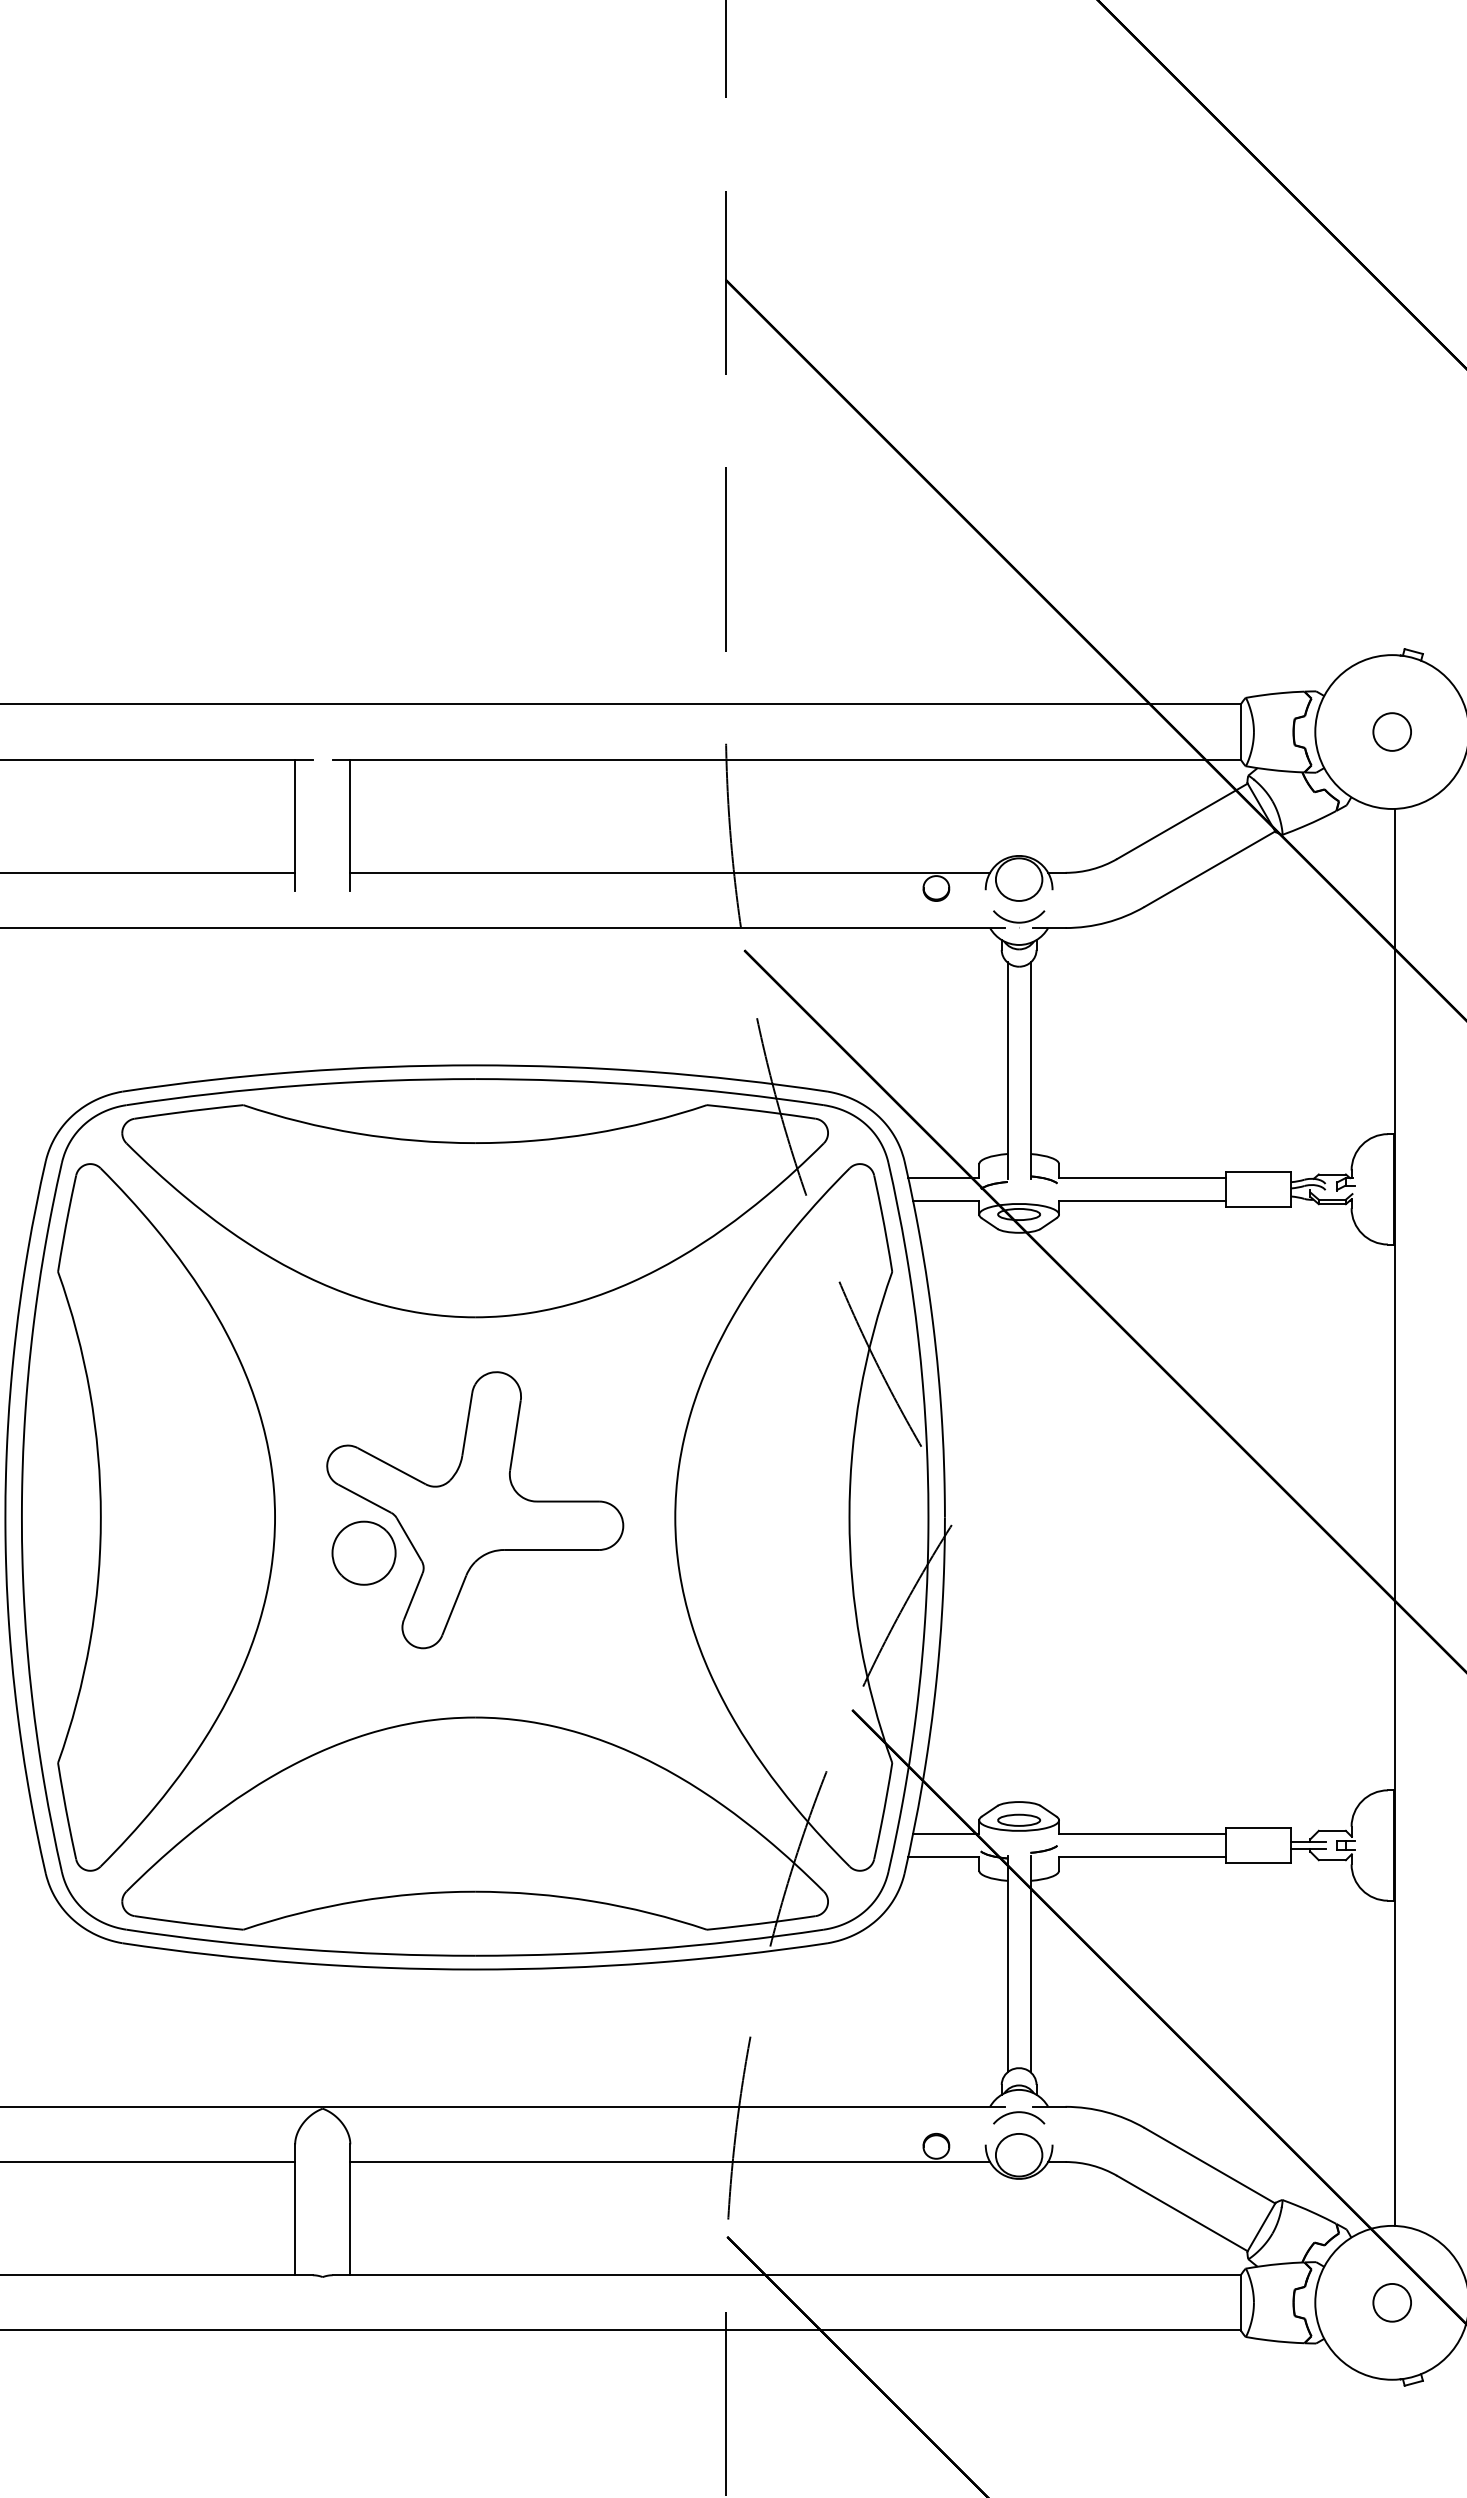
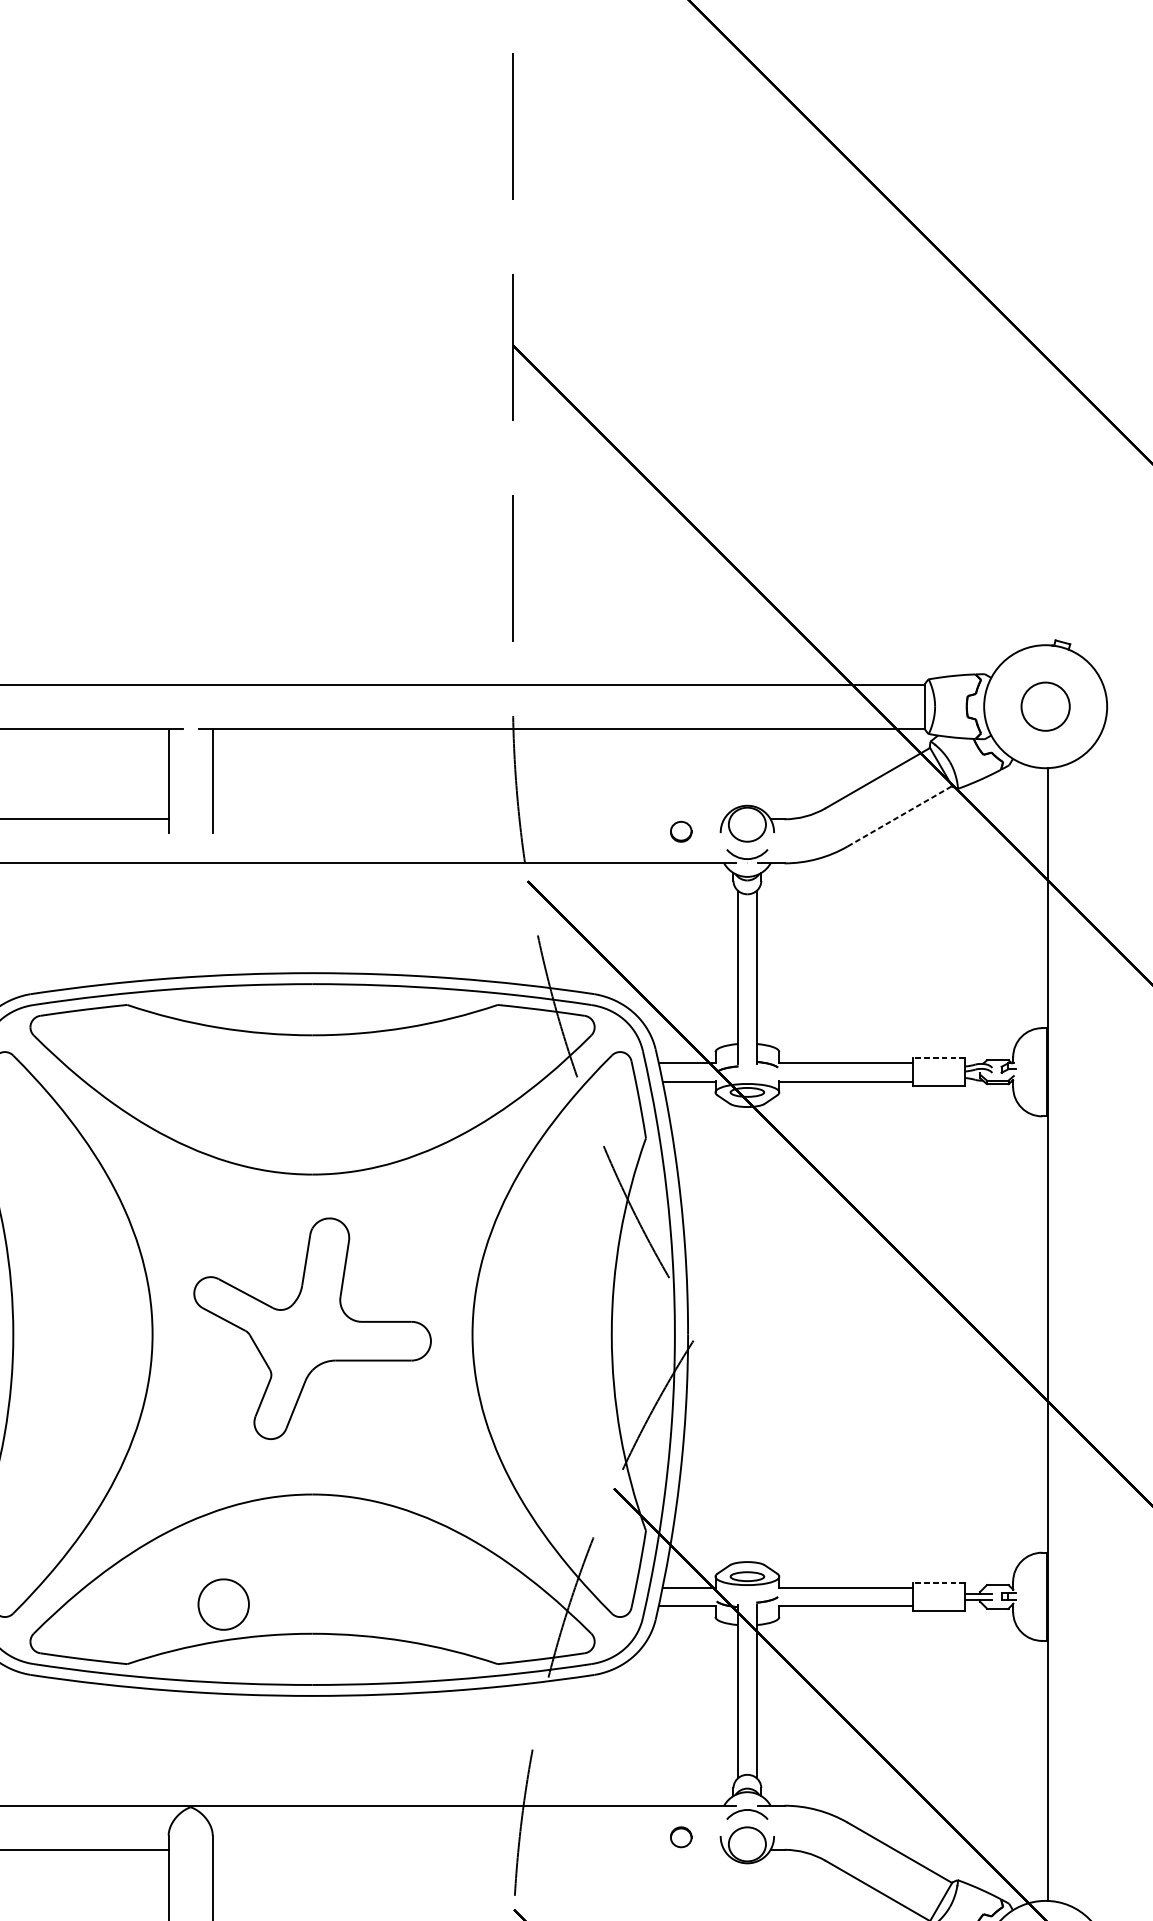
circle: (1392, 731) -> (1045, 706), size x1.6
line: (1210, 868) -> (900, 815), solid -> dashed
line: (670, 872) -> (468, 818), removed
line: (1258, 1171) -> (938, 1058), solid -> dashed
part: (363, 1552) -> (223, 1604), moved
line: (1258, 1828) -> (938, 1583), solid -> dashed
line: (670, 2162) -> (468, 1850), removed

